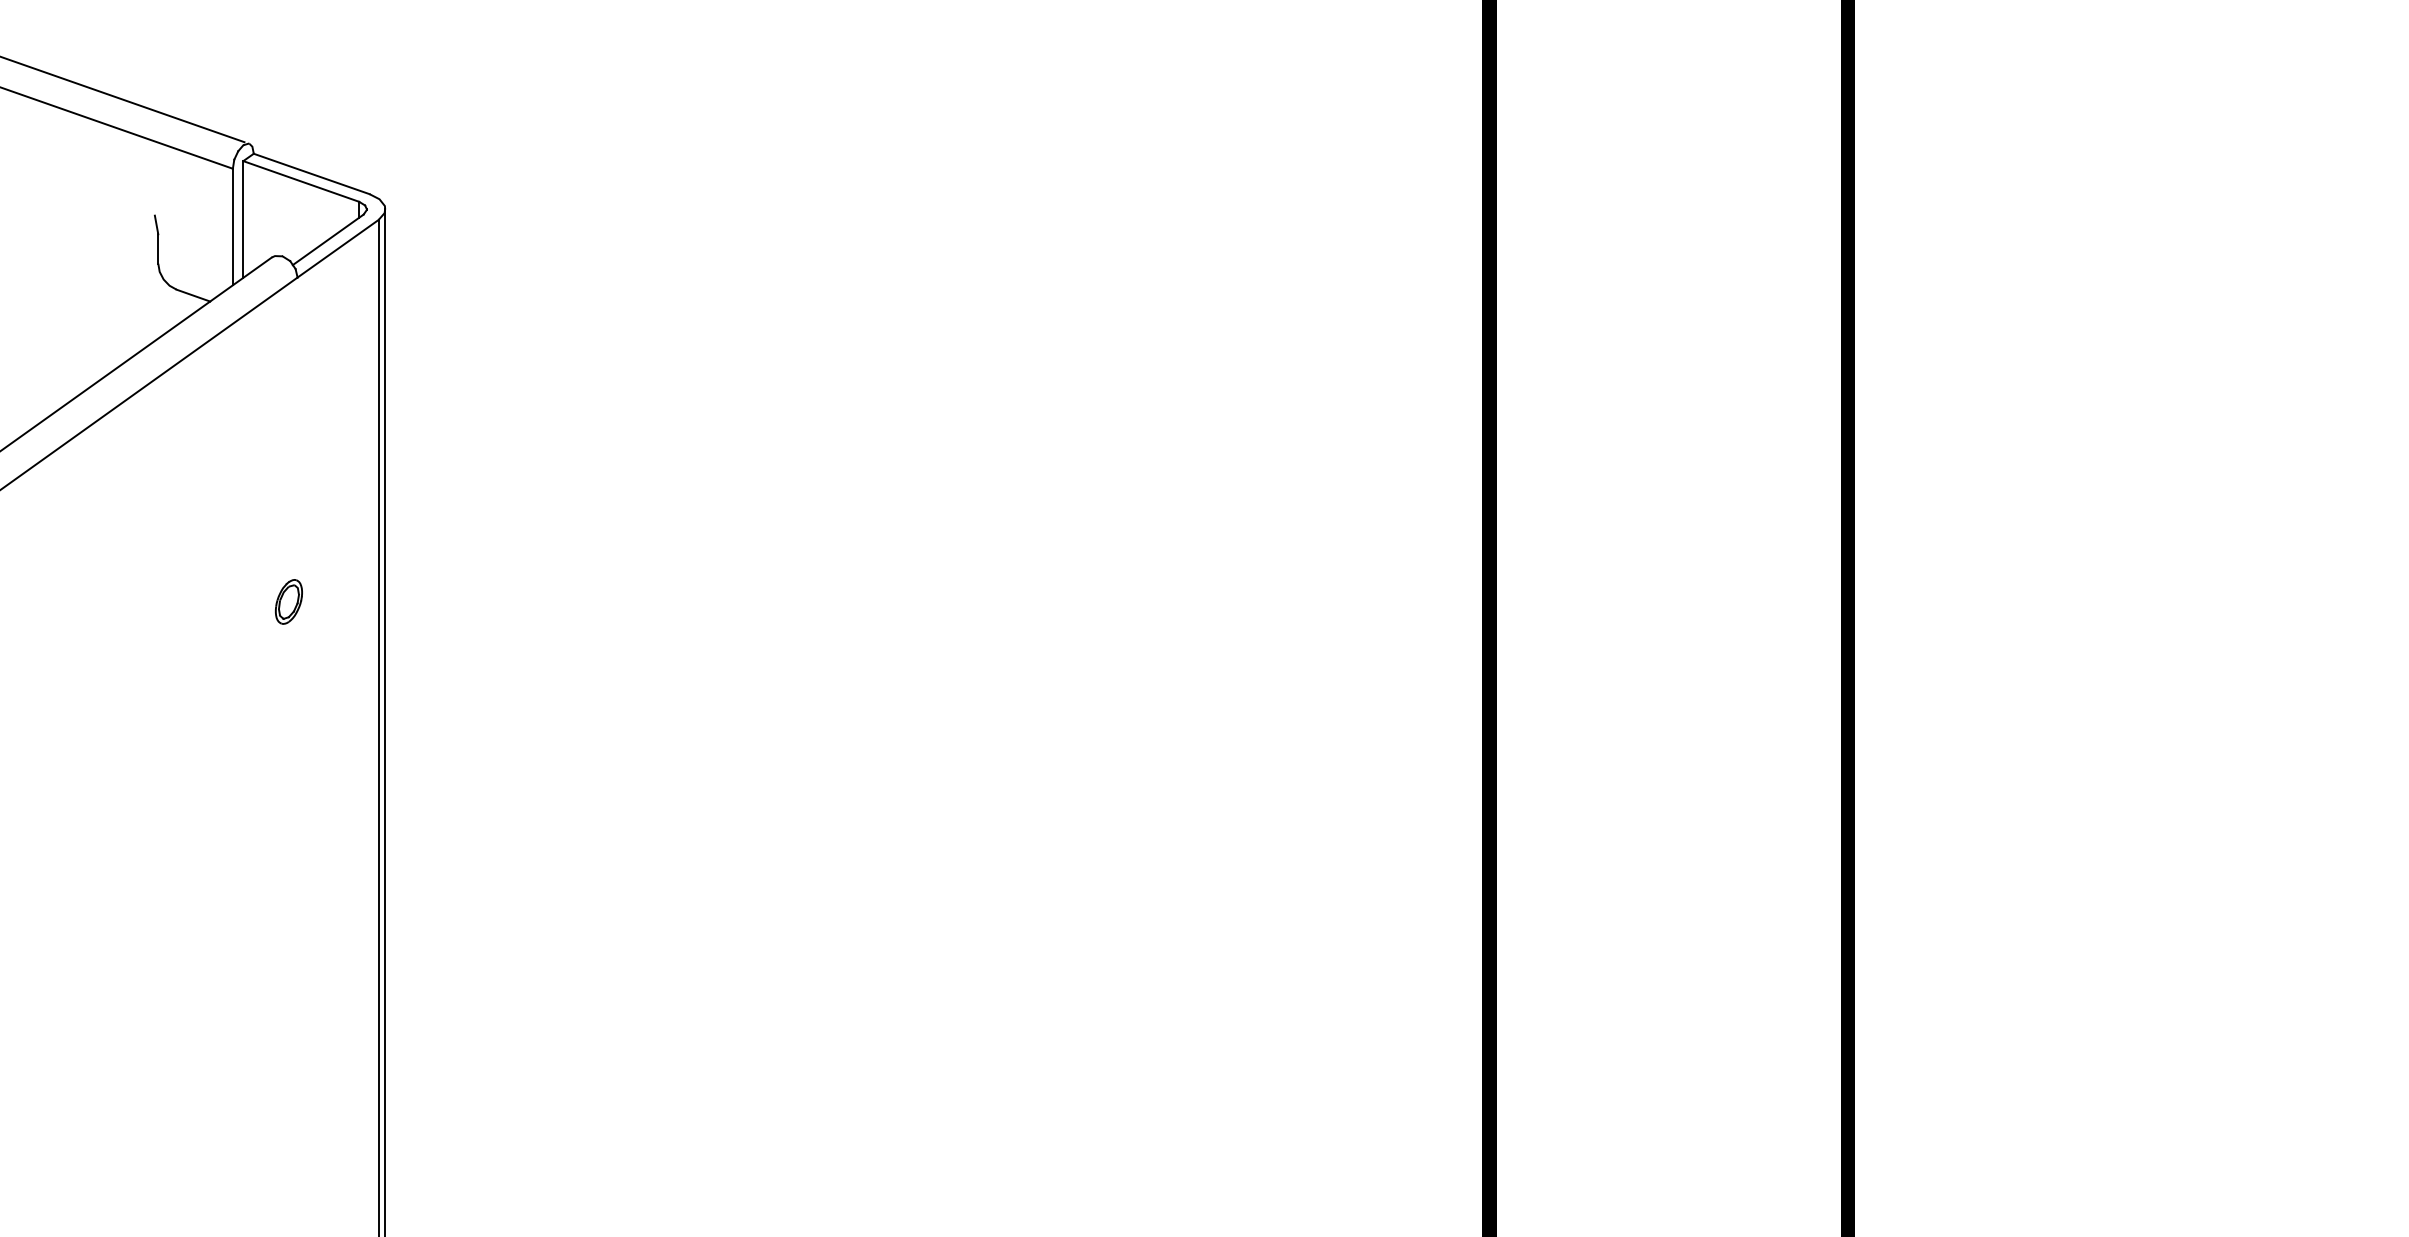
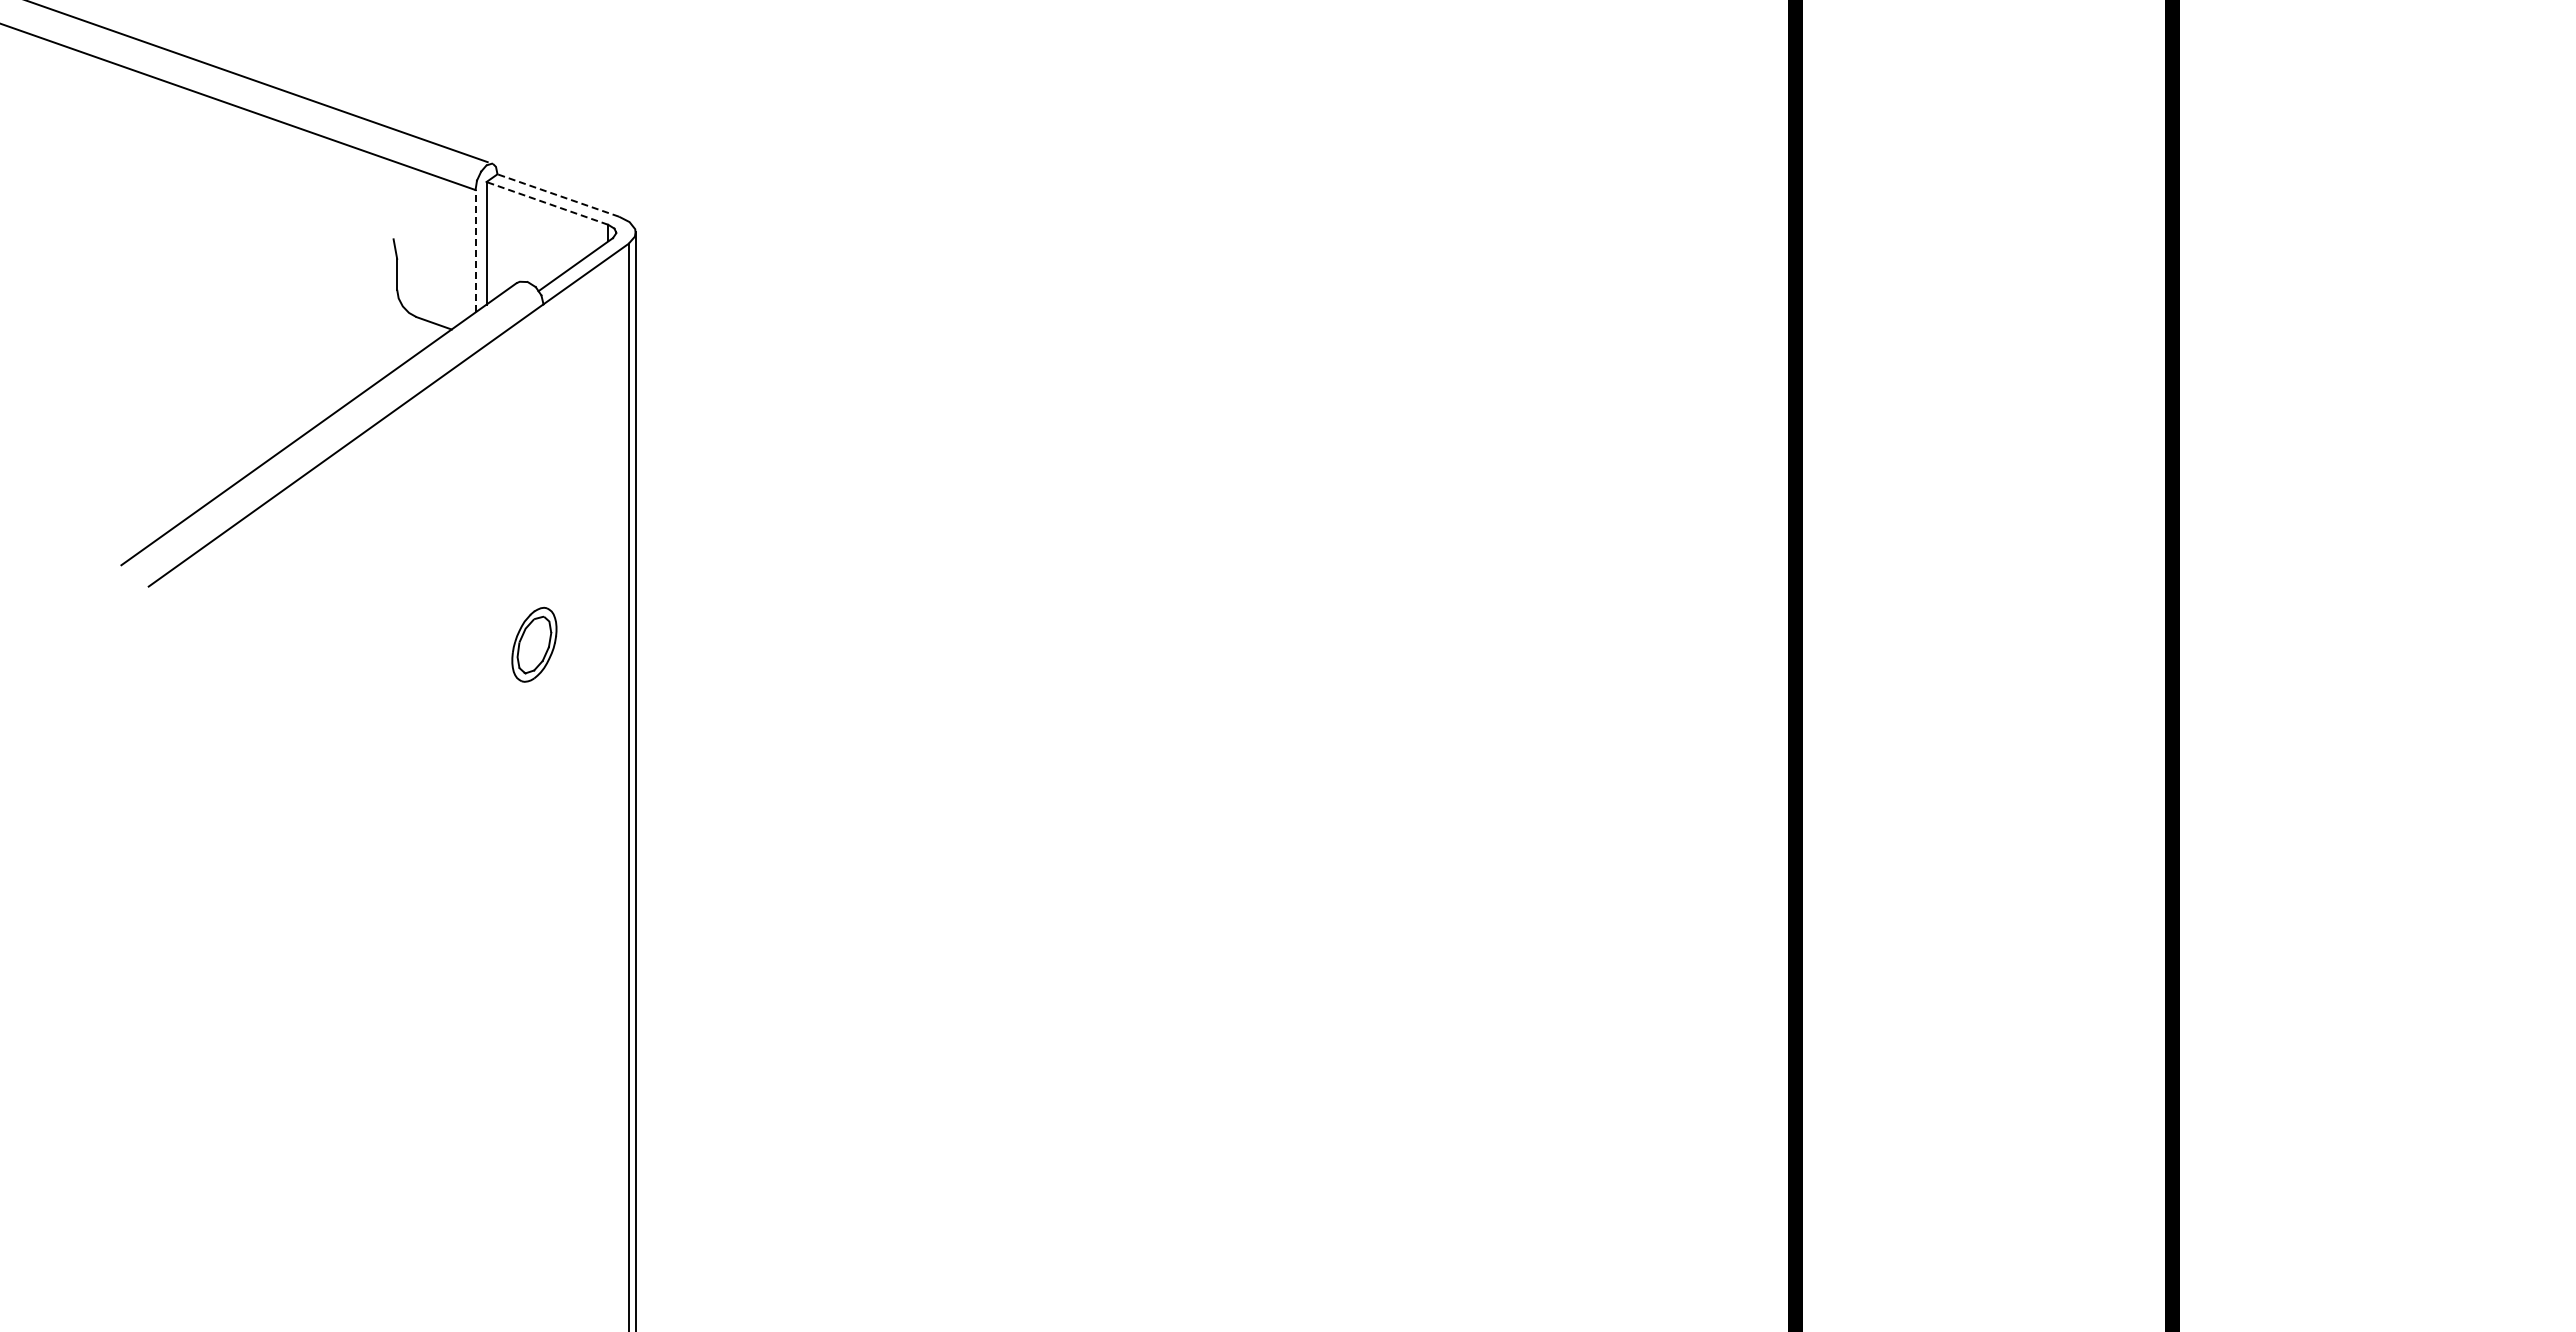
line: (310, 173) -> (557, 195), solid -> dashed
line: (300, 181) -> (546, 203), solid -> dashed
line: (232, 226) -> (475, 250), solid -> dashed
part: (289, 602) -> (534, 645), size x1.6

